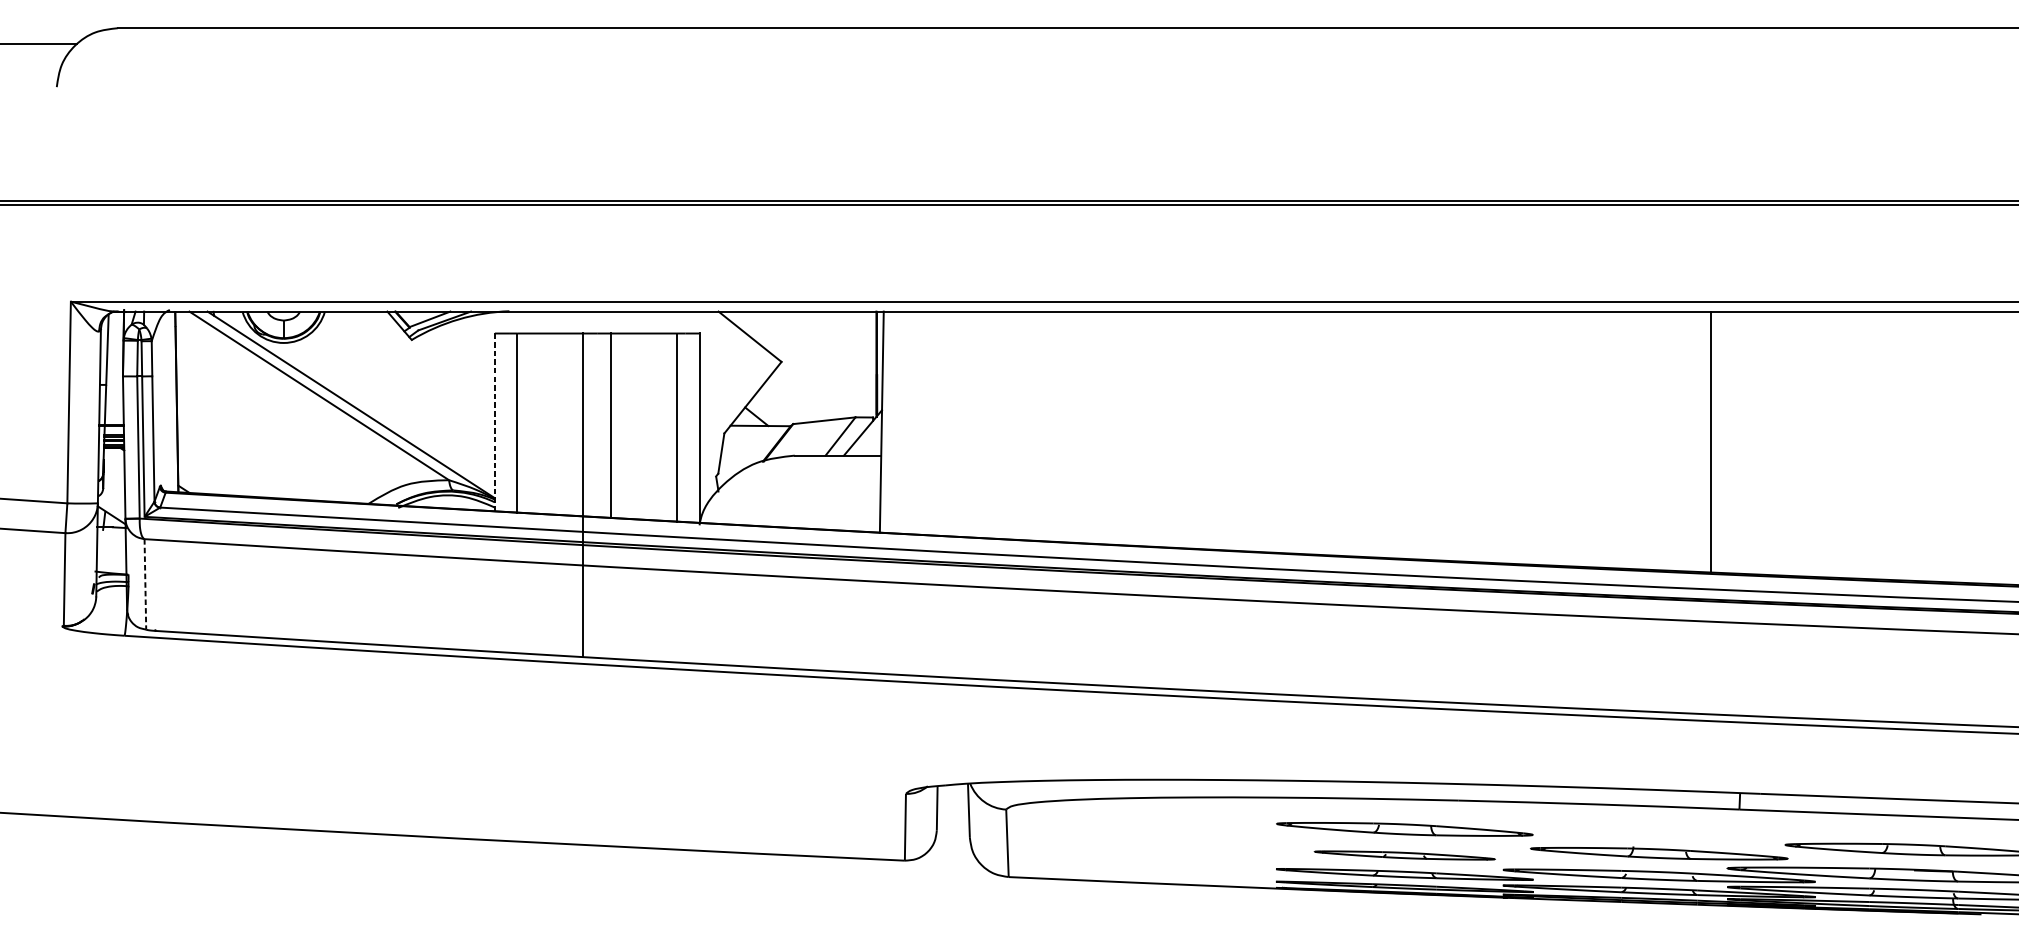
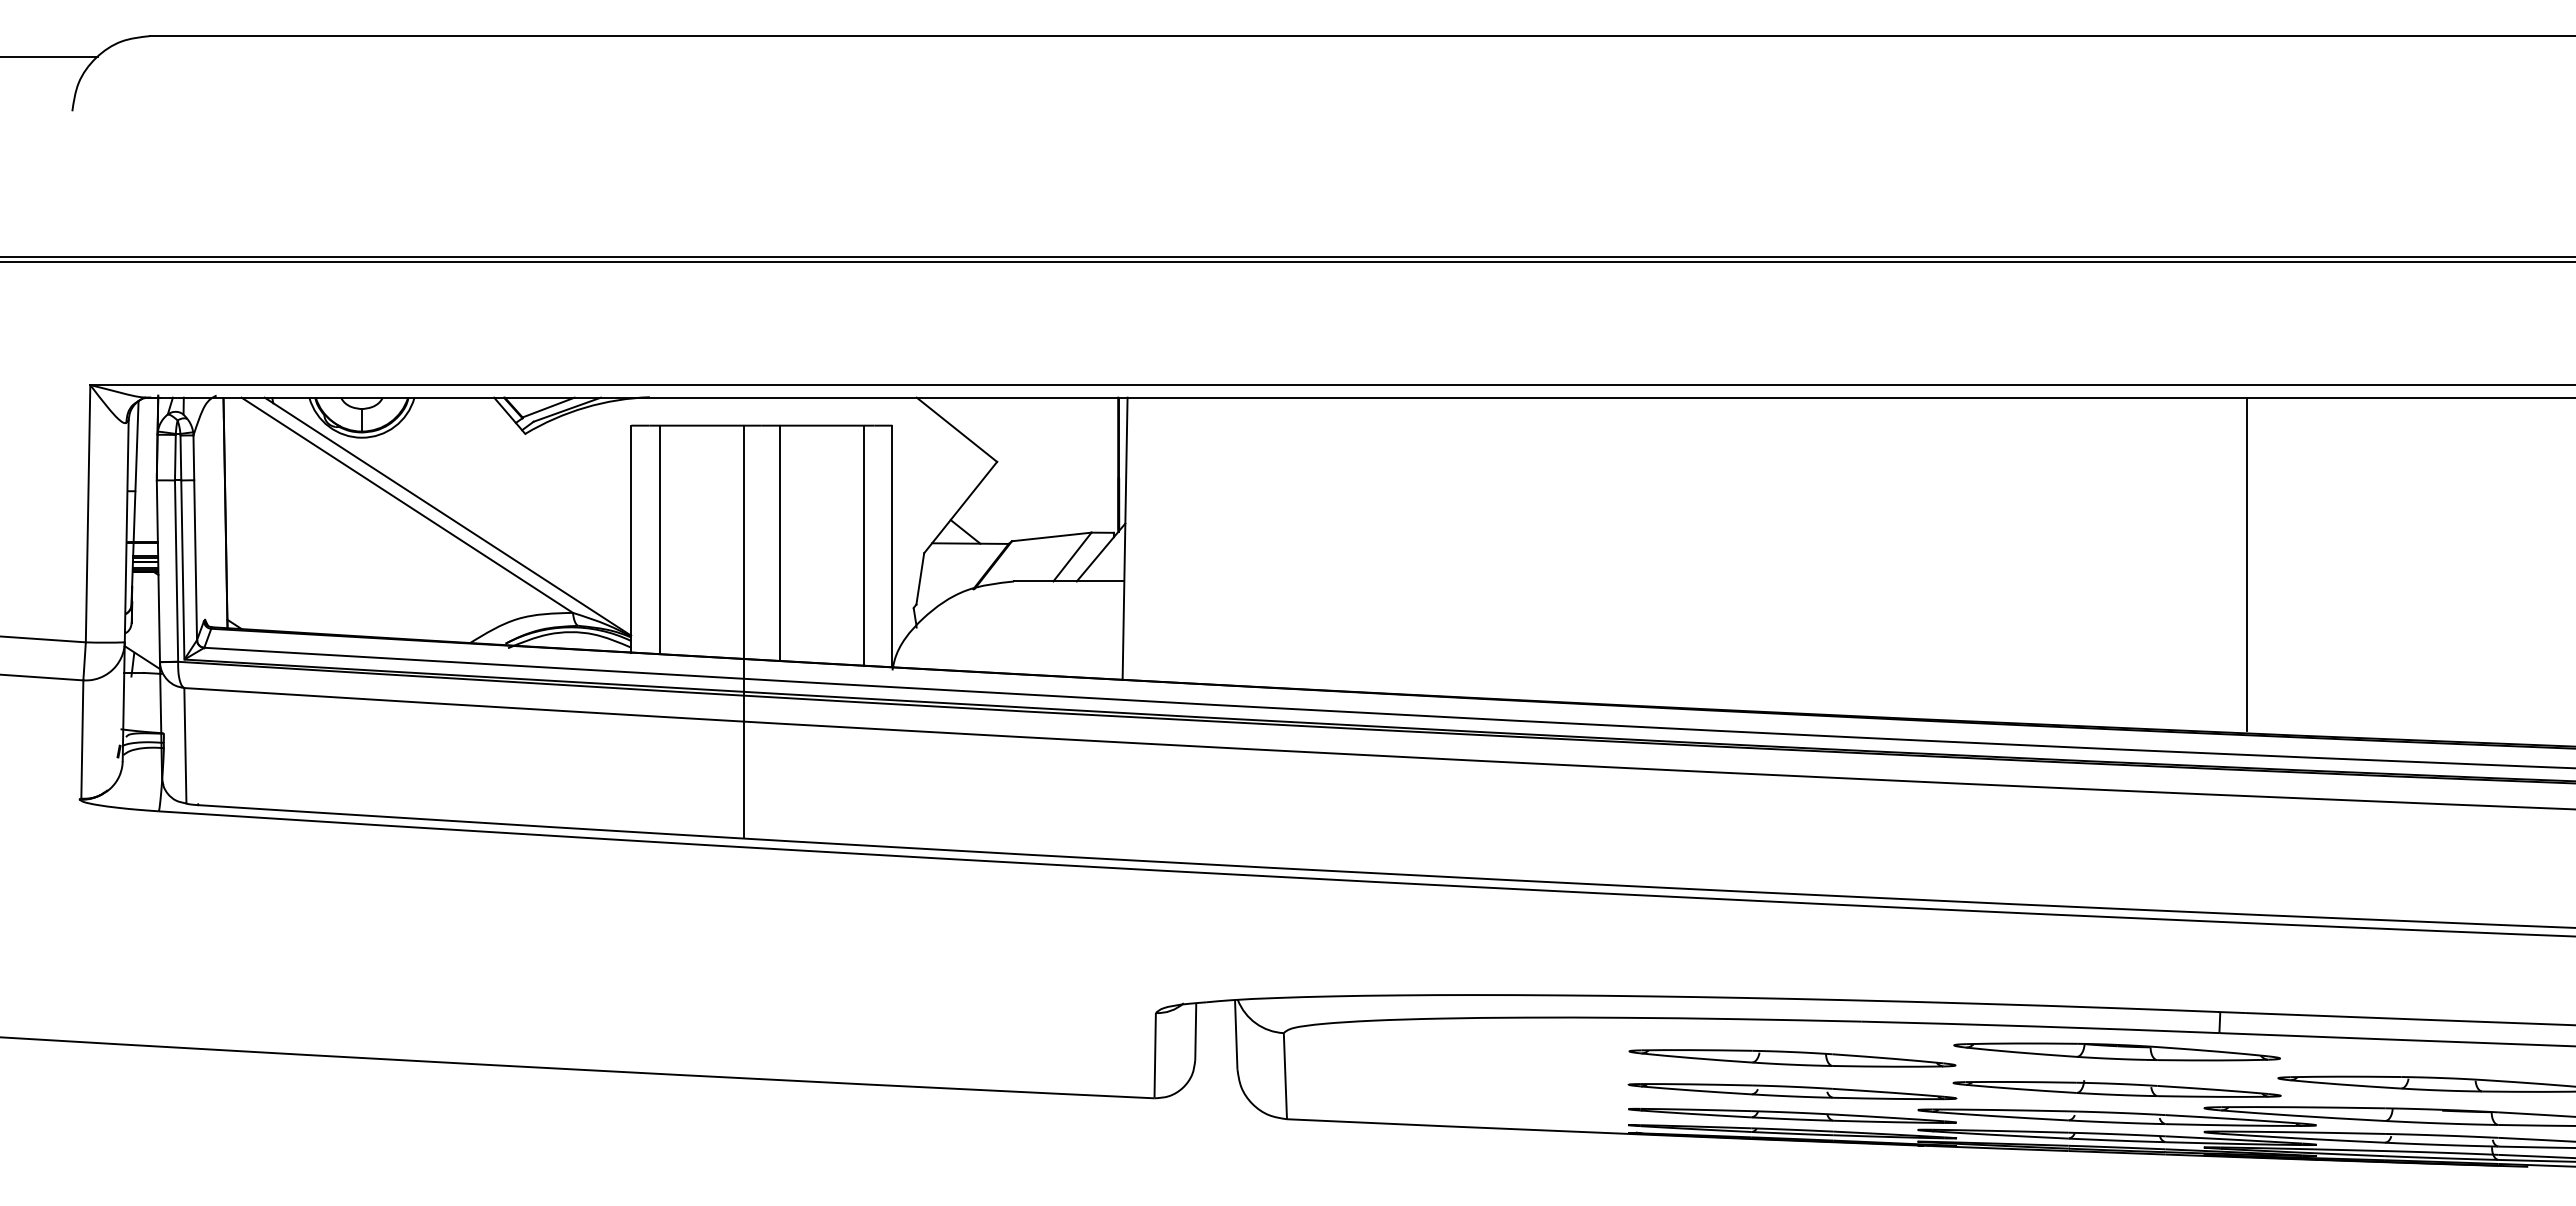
line: (495, 422) -> (631, 539), dashed -> solid
line: (1711, 441) -> (2247, 563), moved
line: (145, 584) -> (185, 745), dashed -> solid
part: (1658, 823) -> (2116, 1051), added
part: (1404, 855) -> (1792, 1091), size x1.43

